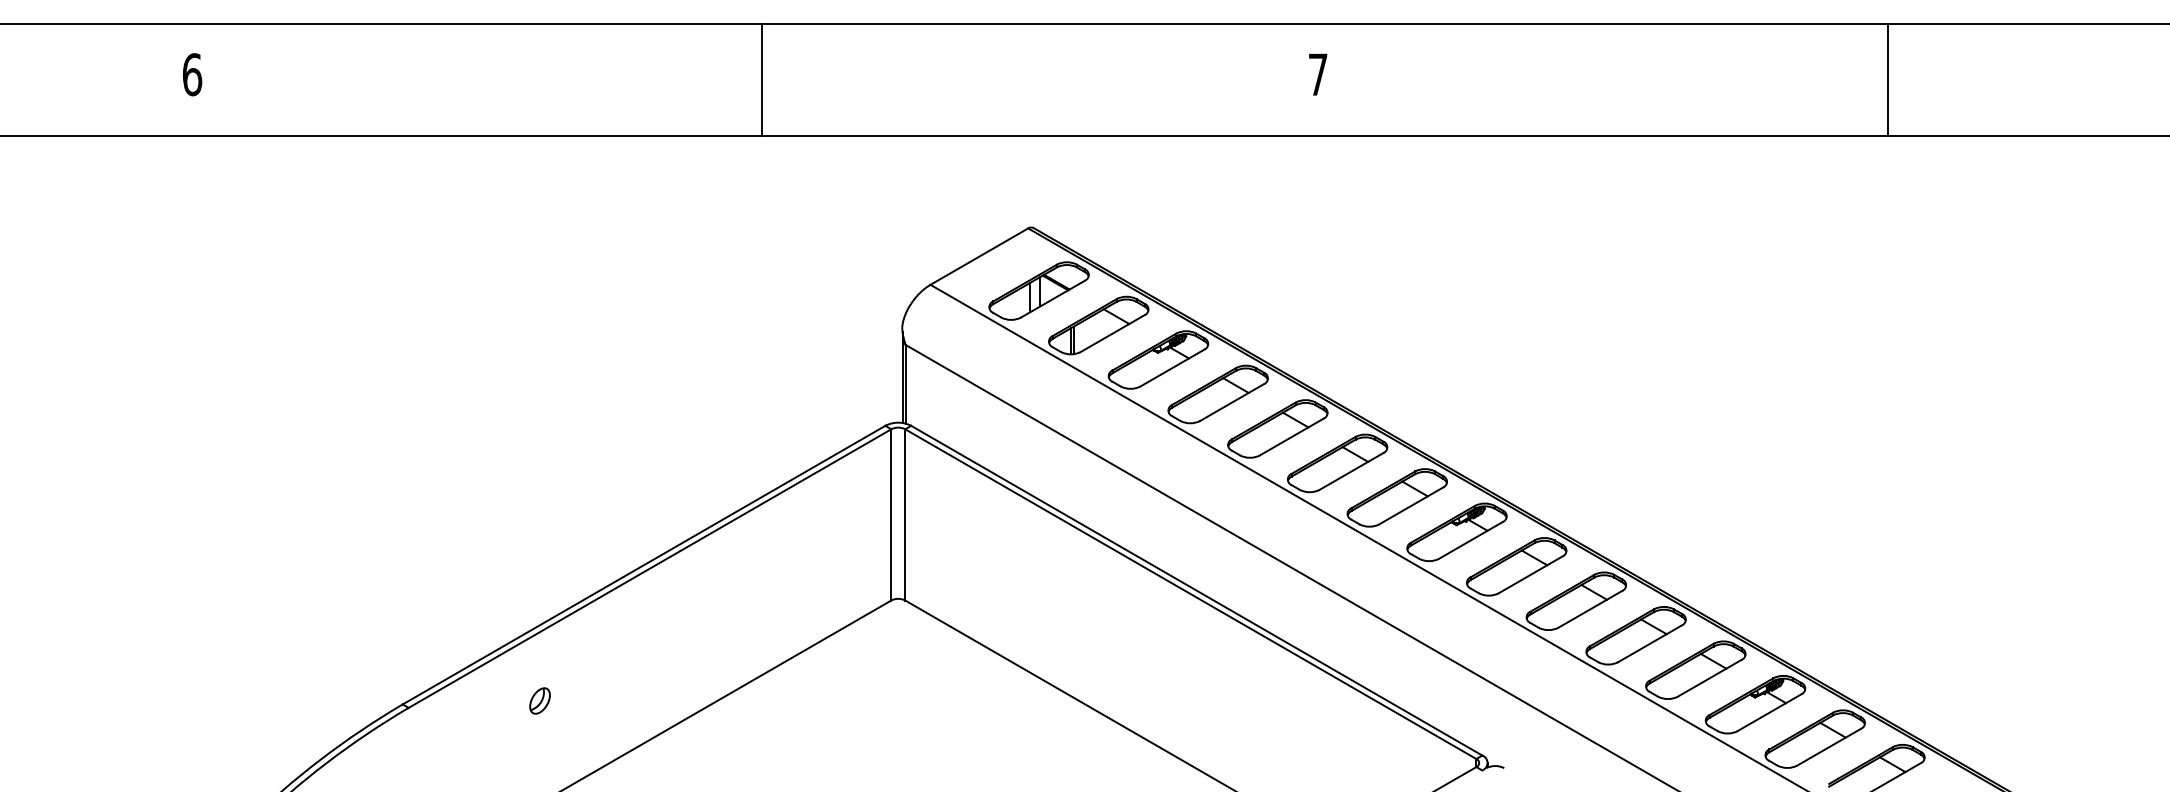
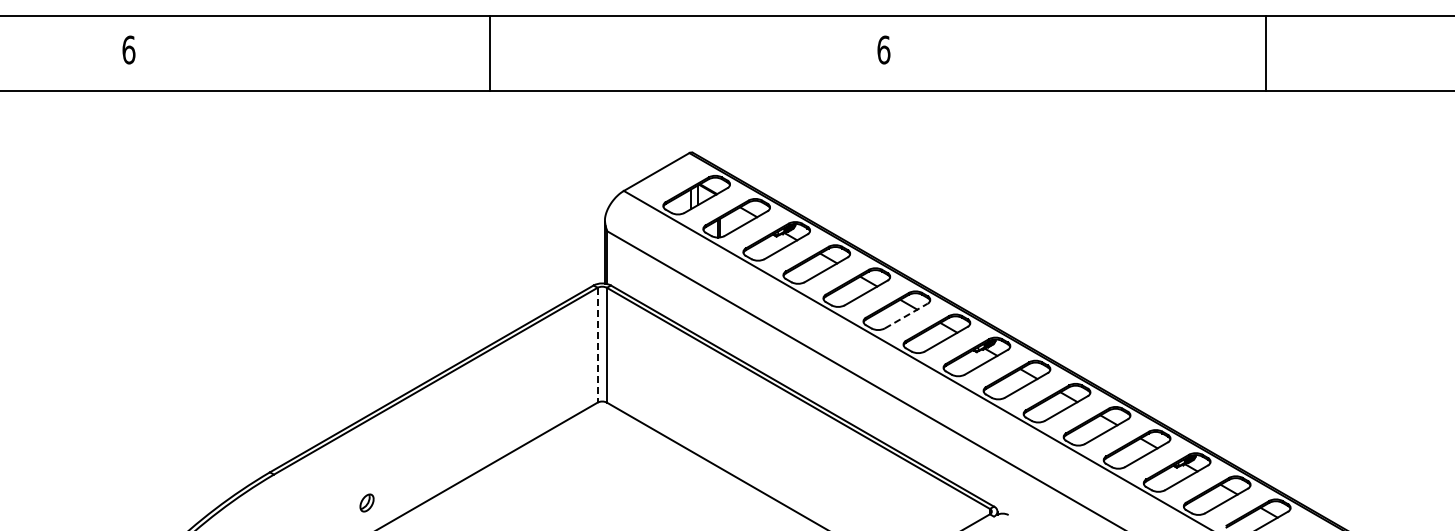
text: (1317, 73) -> (883, 49), 7 -> 6
line: (761, 79) -> (489, 53), moved
line: (1351, 472) -> (906, 316), solid -> dashed
line: (891, 515) -> (597, 345), solid -> dashed
part: (539, 700) -> (366, 502), moved

